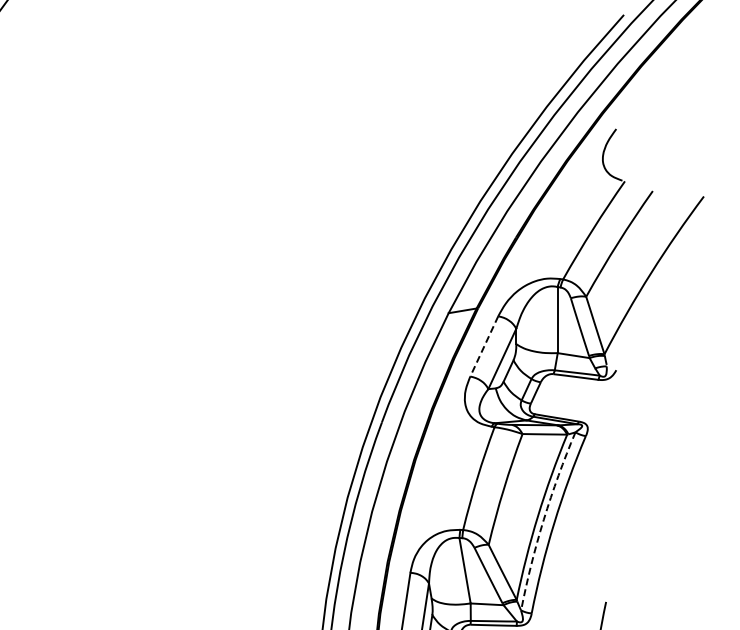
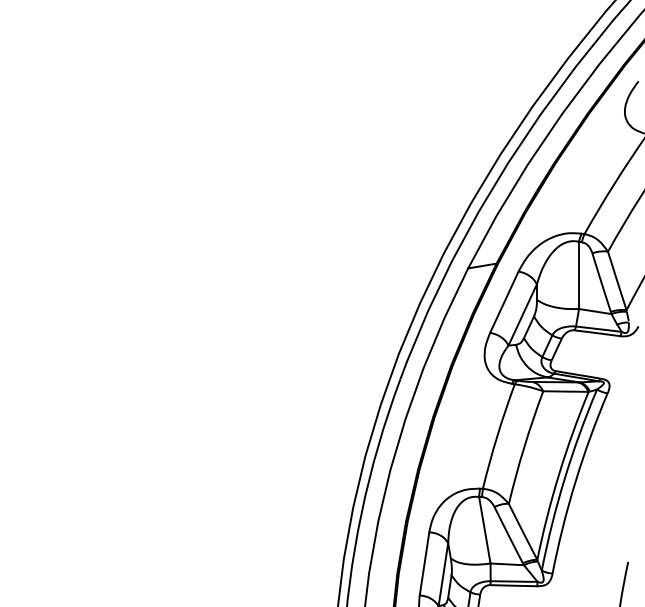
line: (484, 346) -> (504, 302), dashed -> solid
arc: (543, 519) -> (564, 478), dashed -> solid

